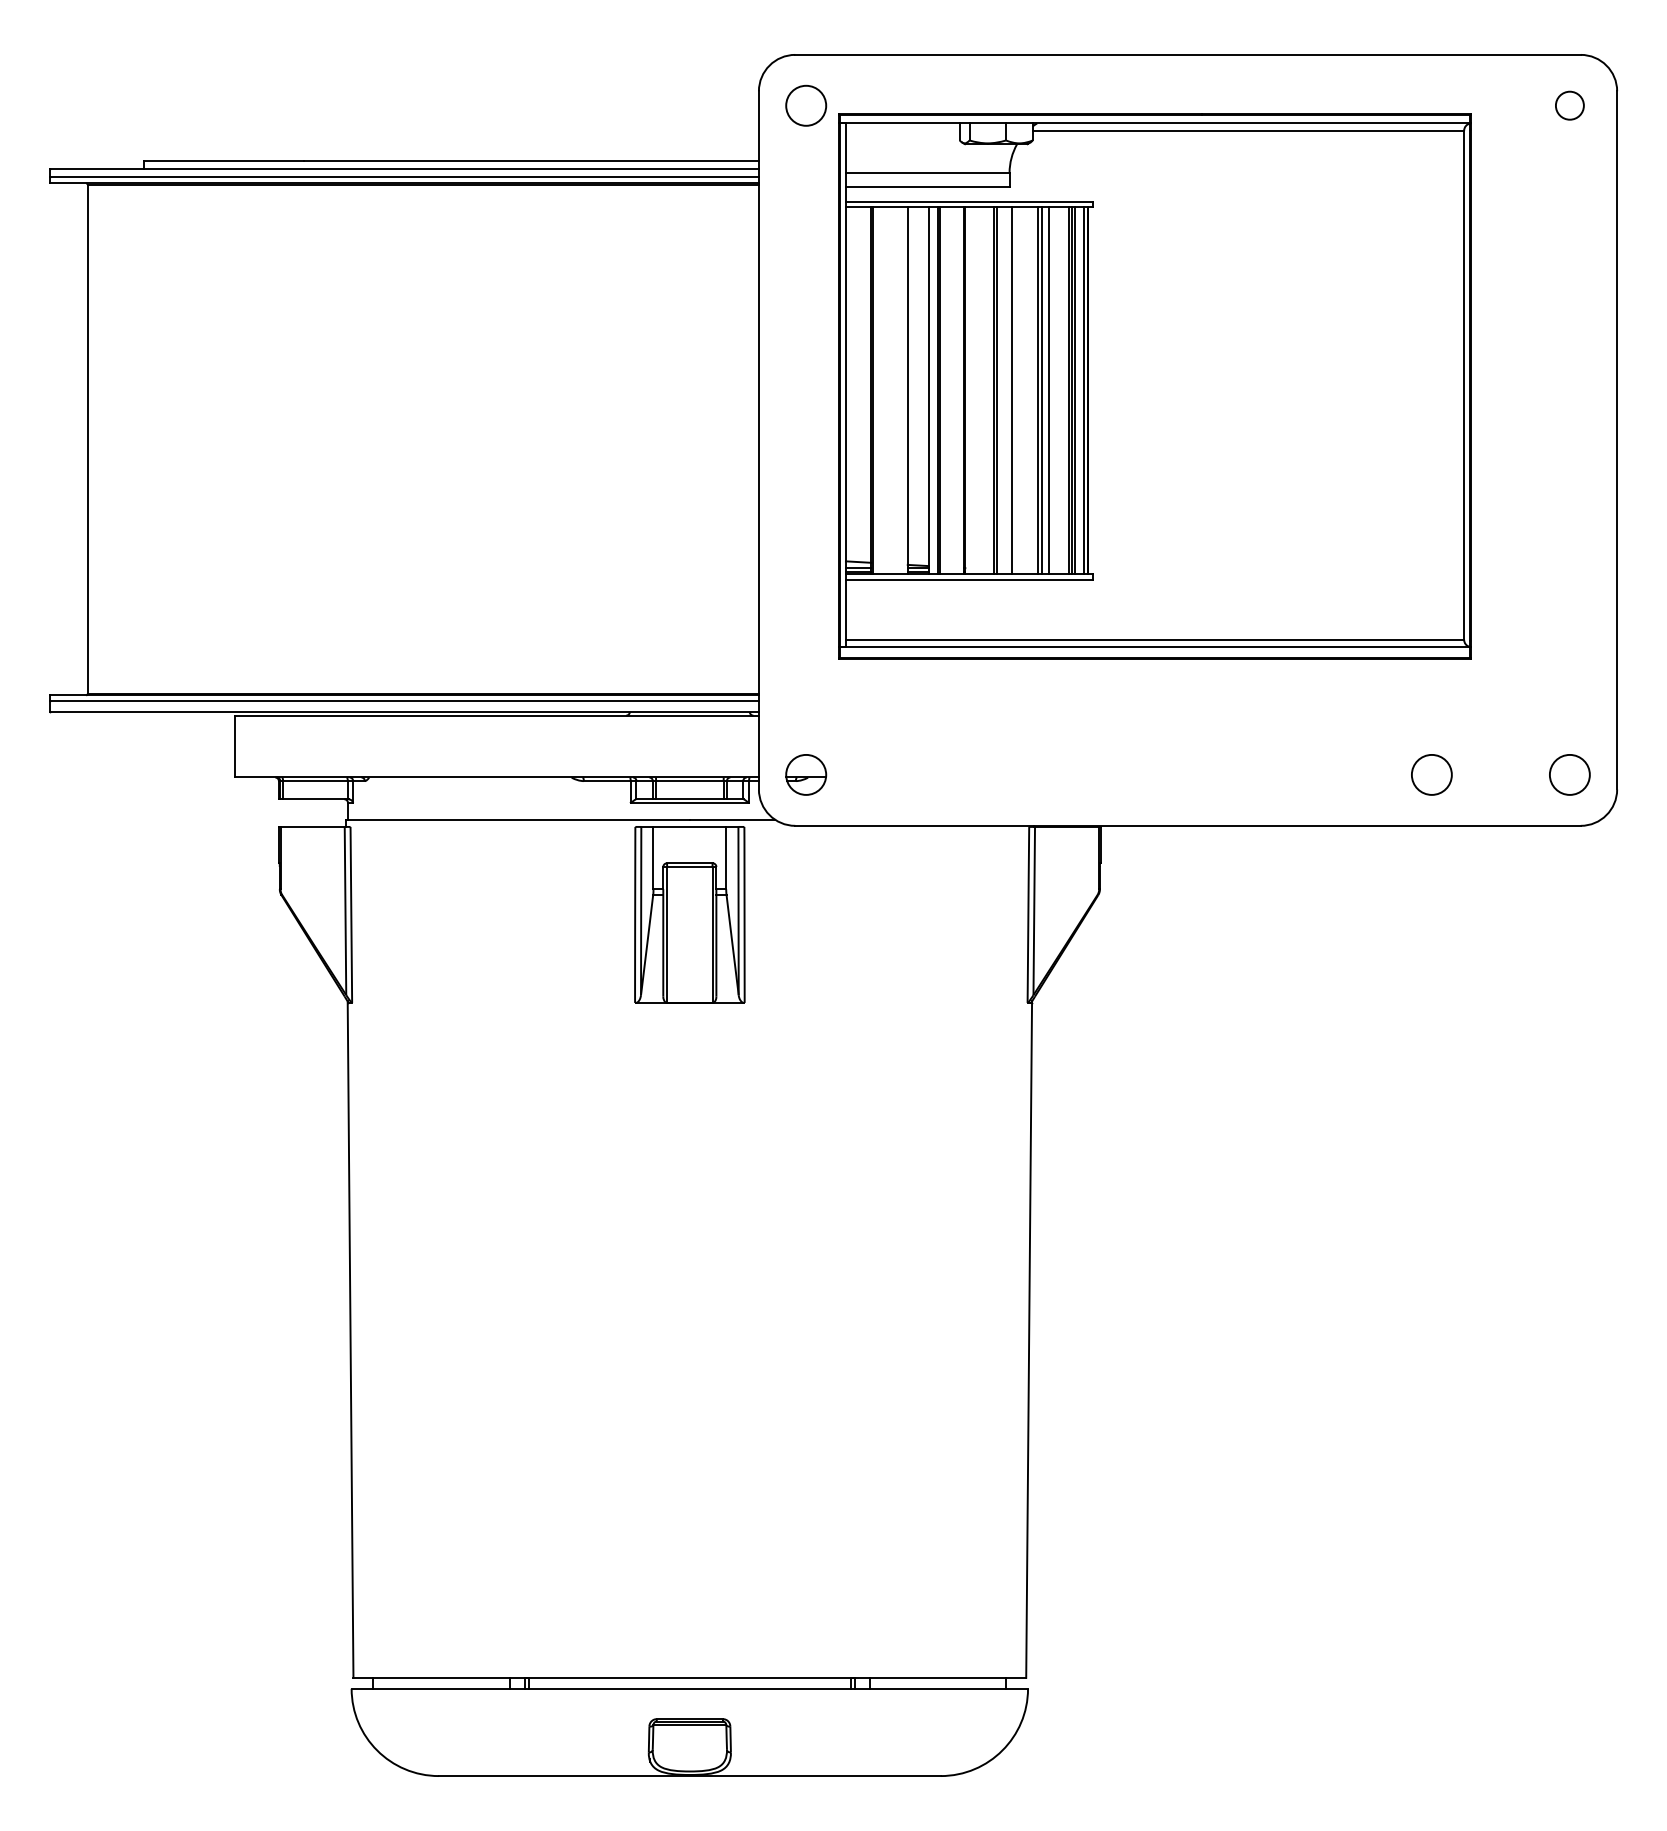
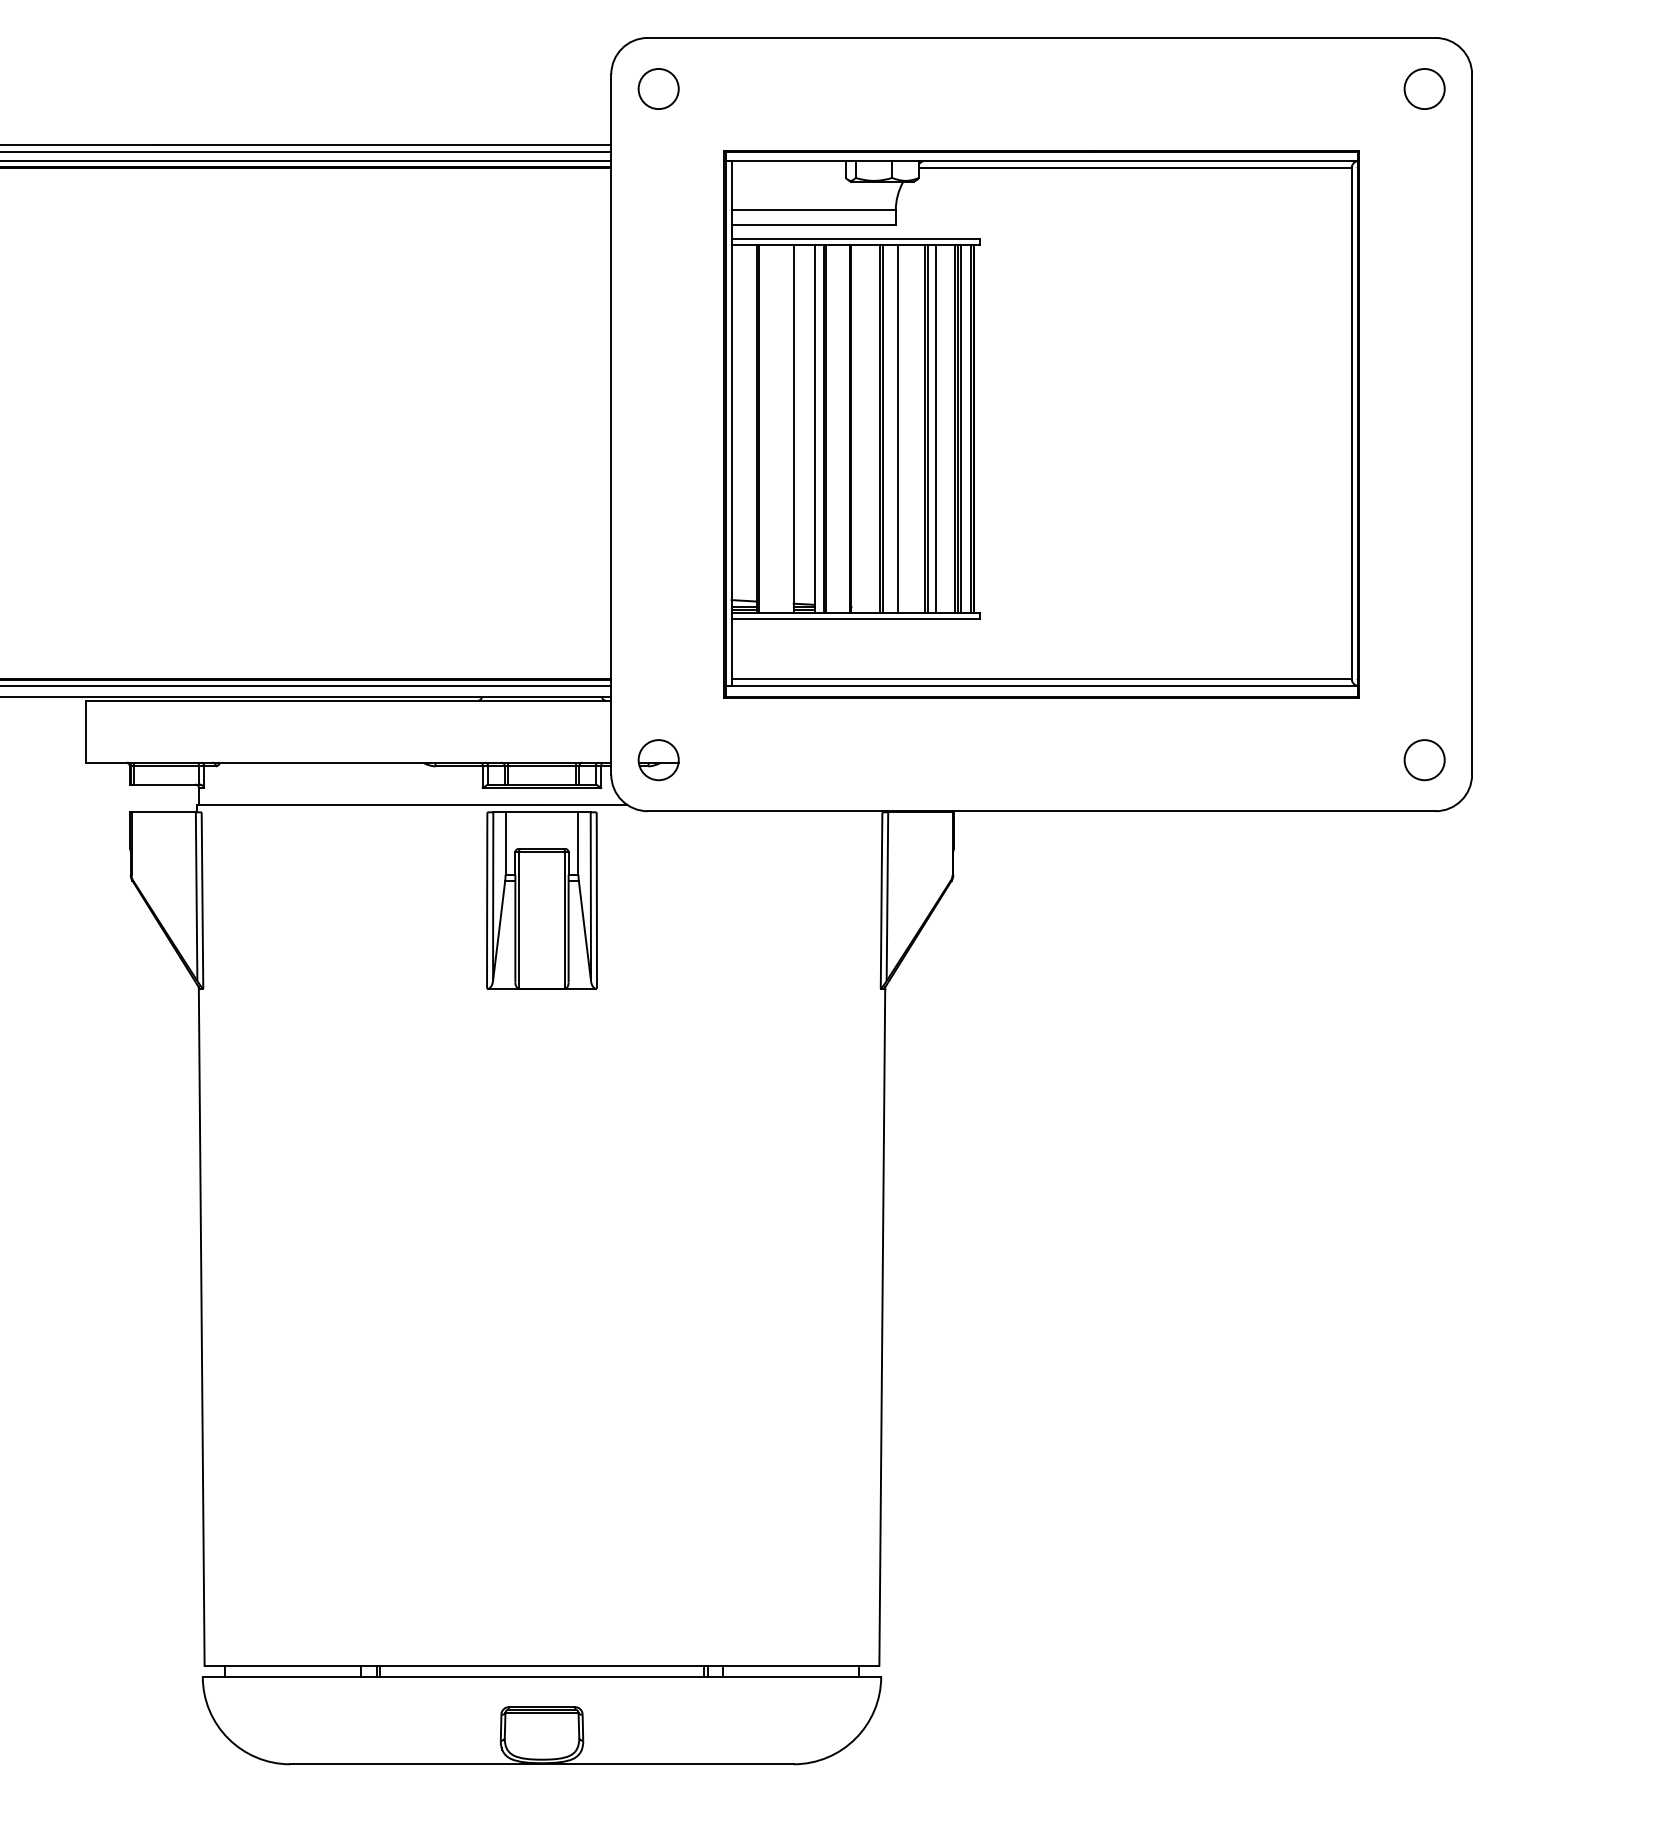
circle: (1569, 105) -> (1424, 88), size x1.43
part: (1154, 386) -> (1041, 424), moved
circle: (1431, 774) -> (1285, 759), removed

